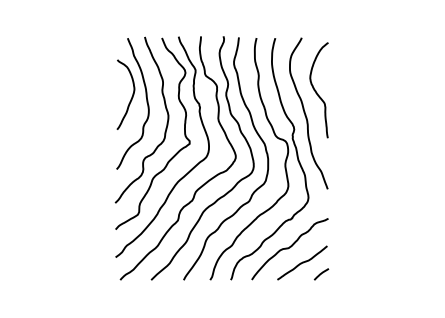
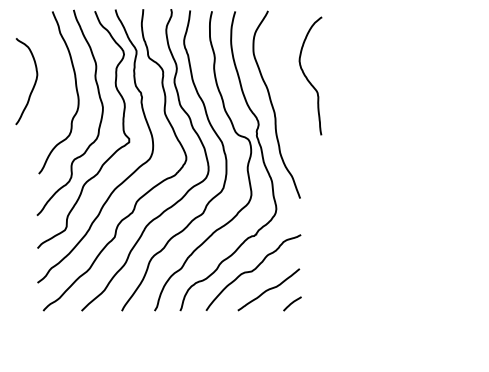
curve: (316, 90) -> (307, 76), moved
curve: (131, 96) -> (33, 83), moved

